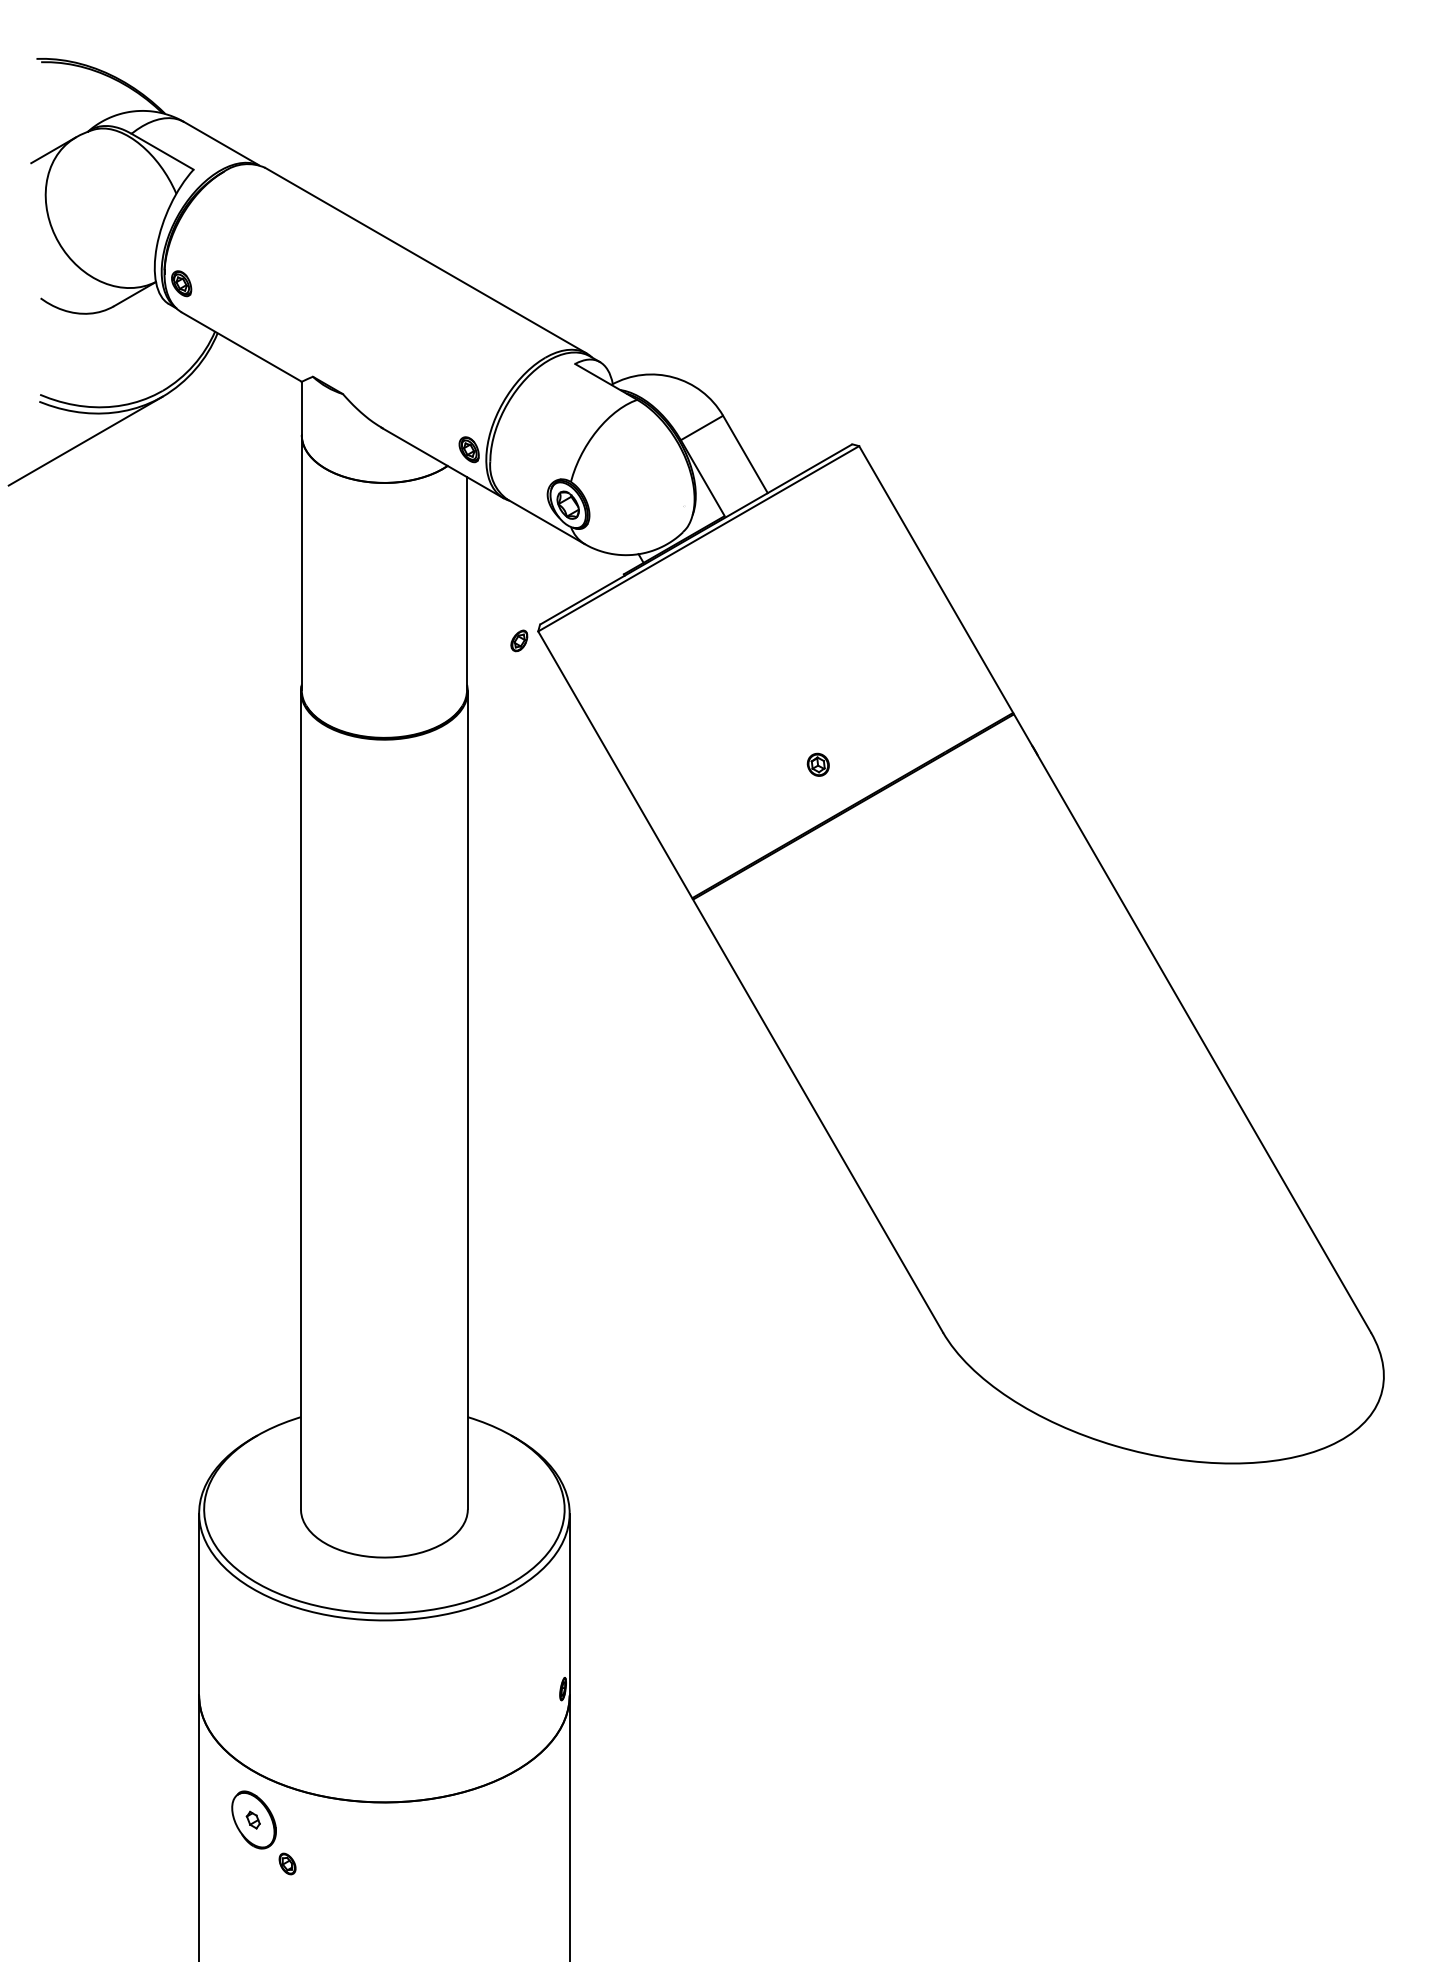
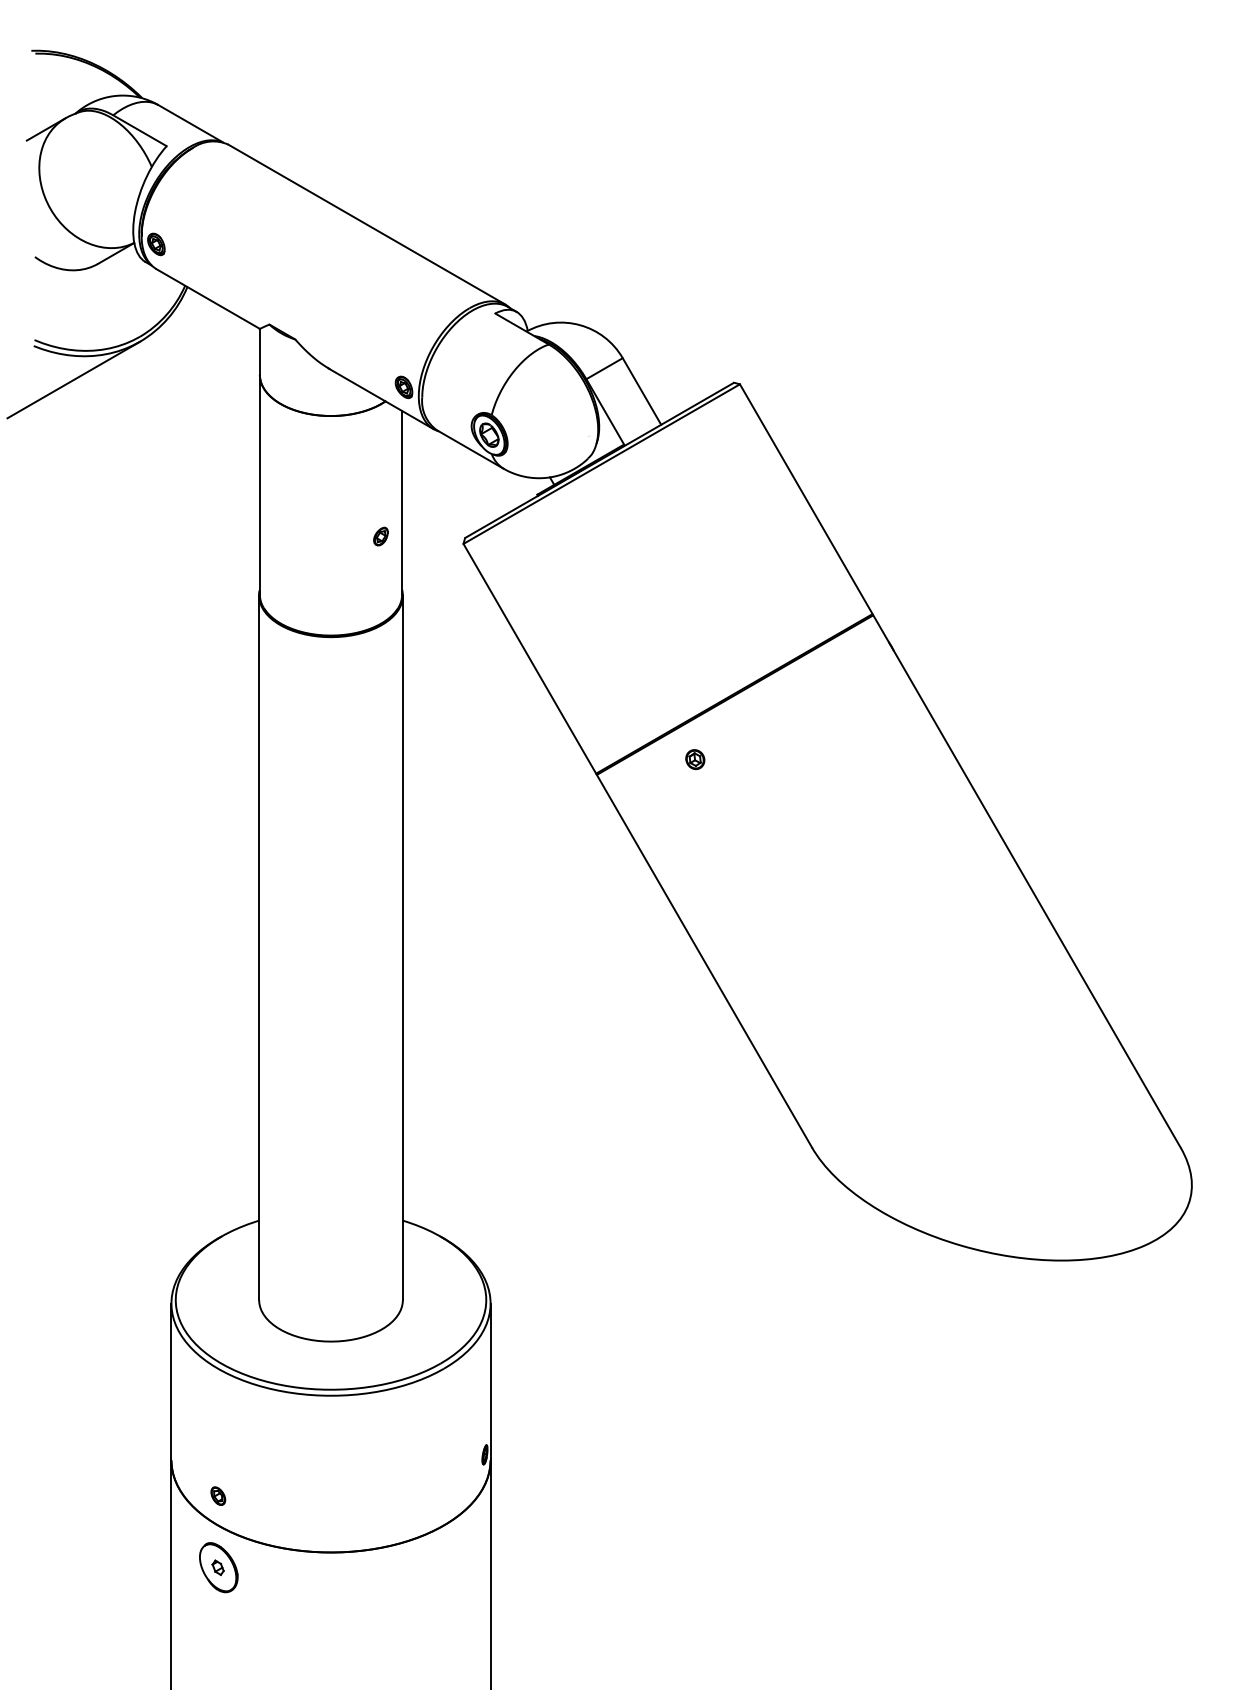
part: (519, 640) -> (381, 536), moved
part: (817, 764) -> (694, 759), moved
part: (287, 1863) -> (218, 1495), moved

